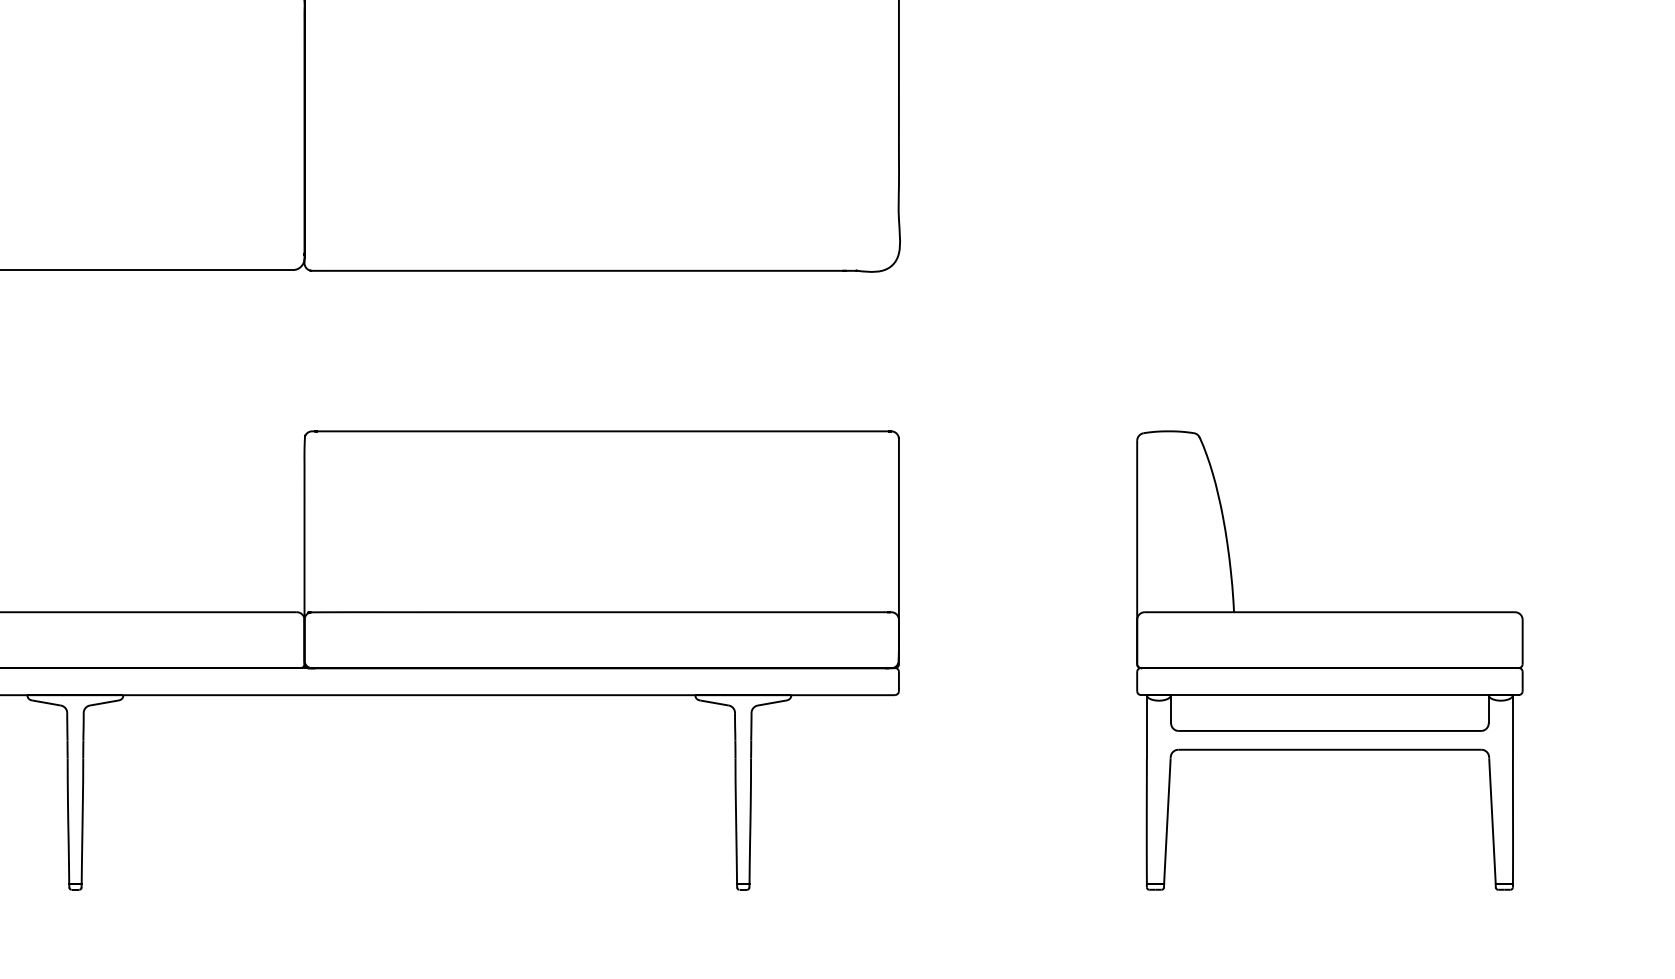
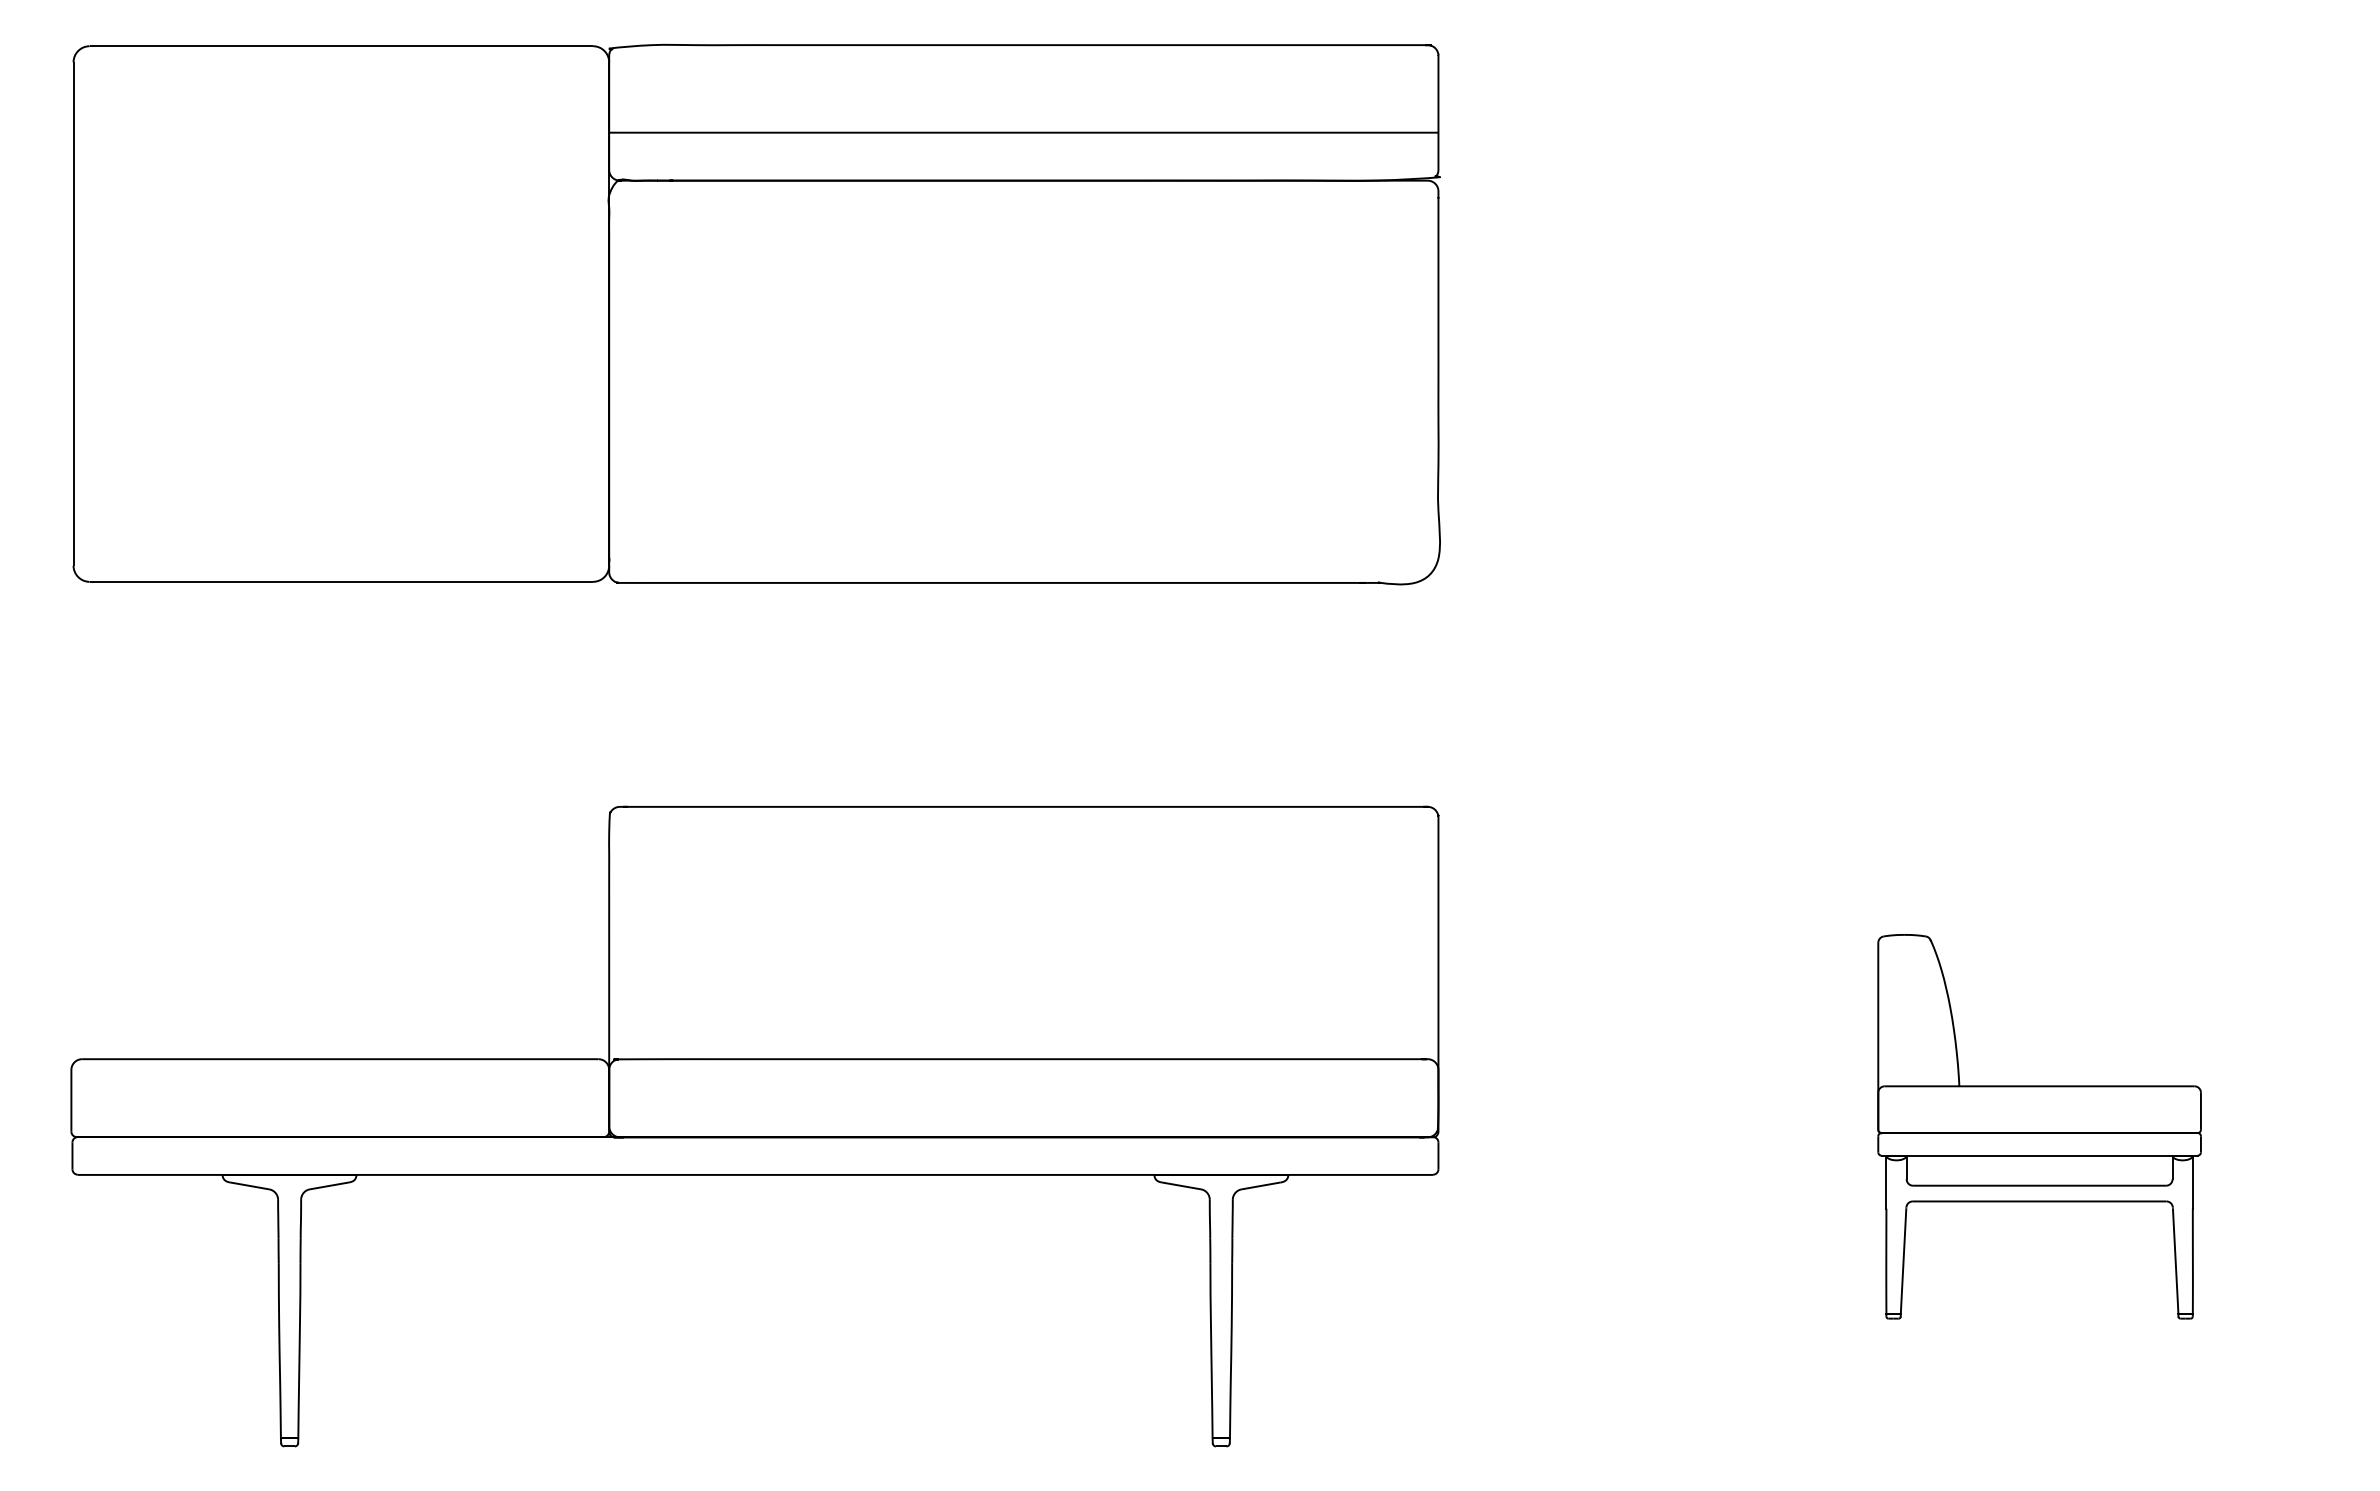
part: (1329, 660) -> (2039, 1126), size x0.6

